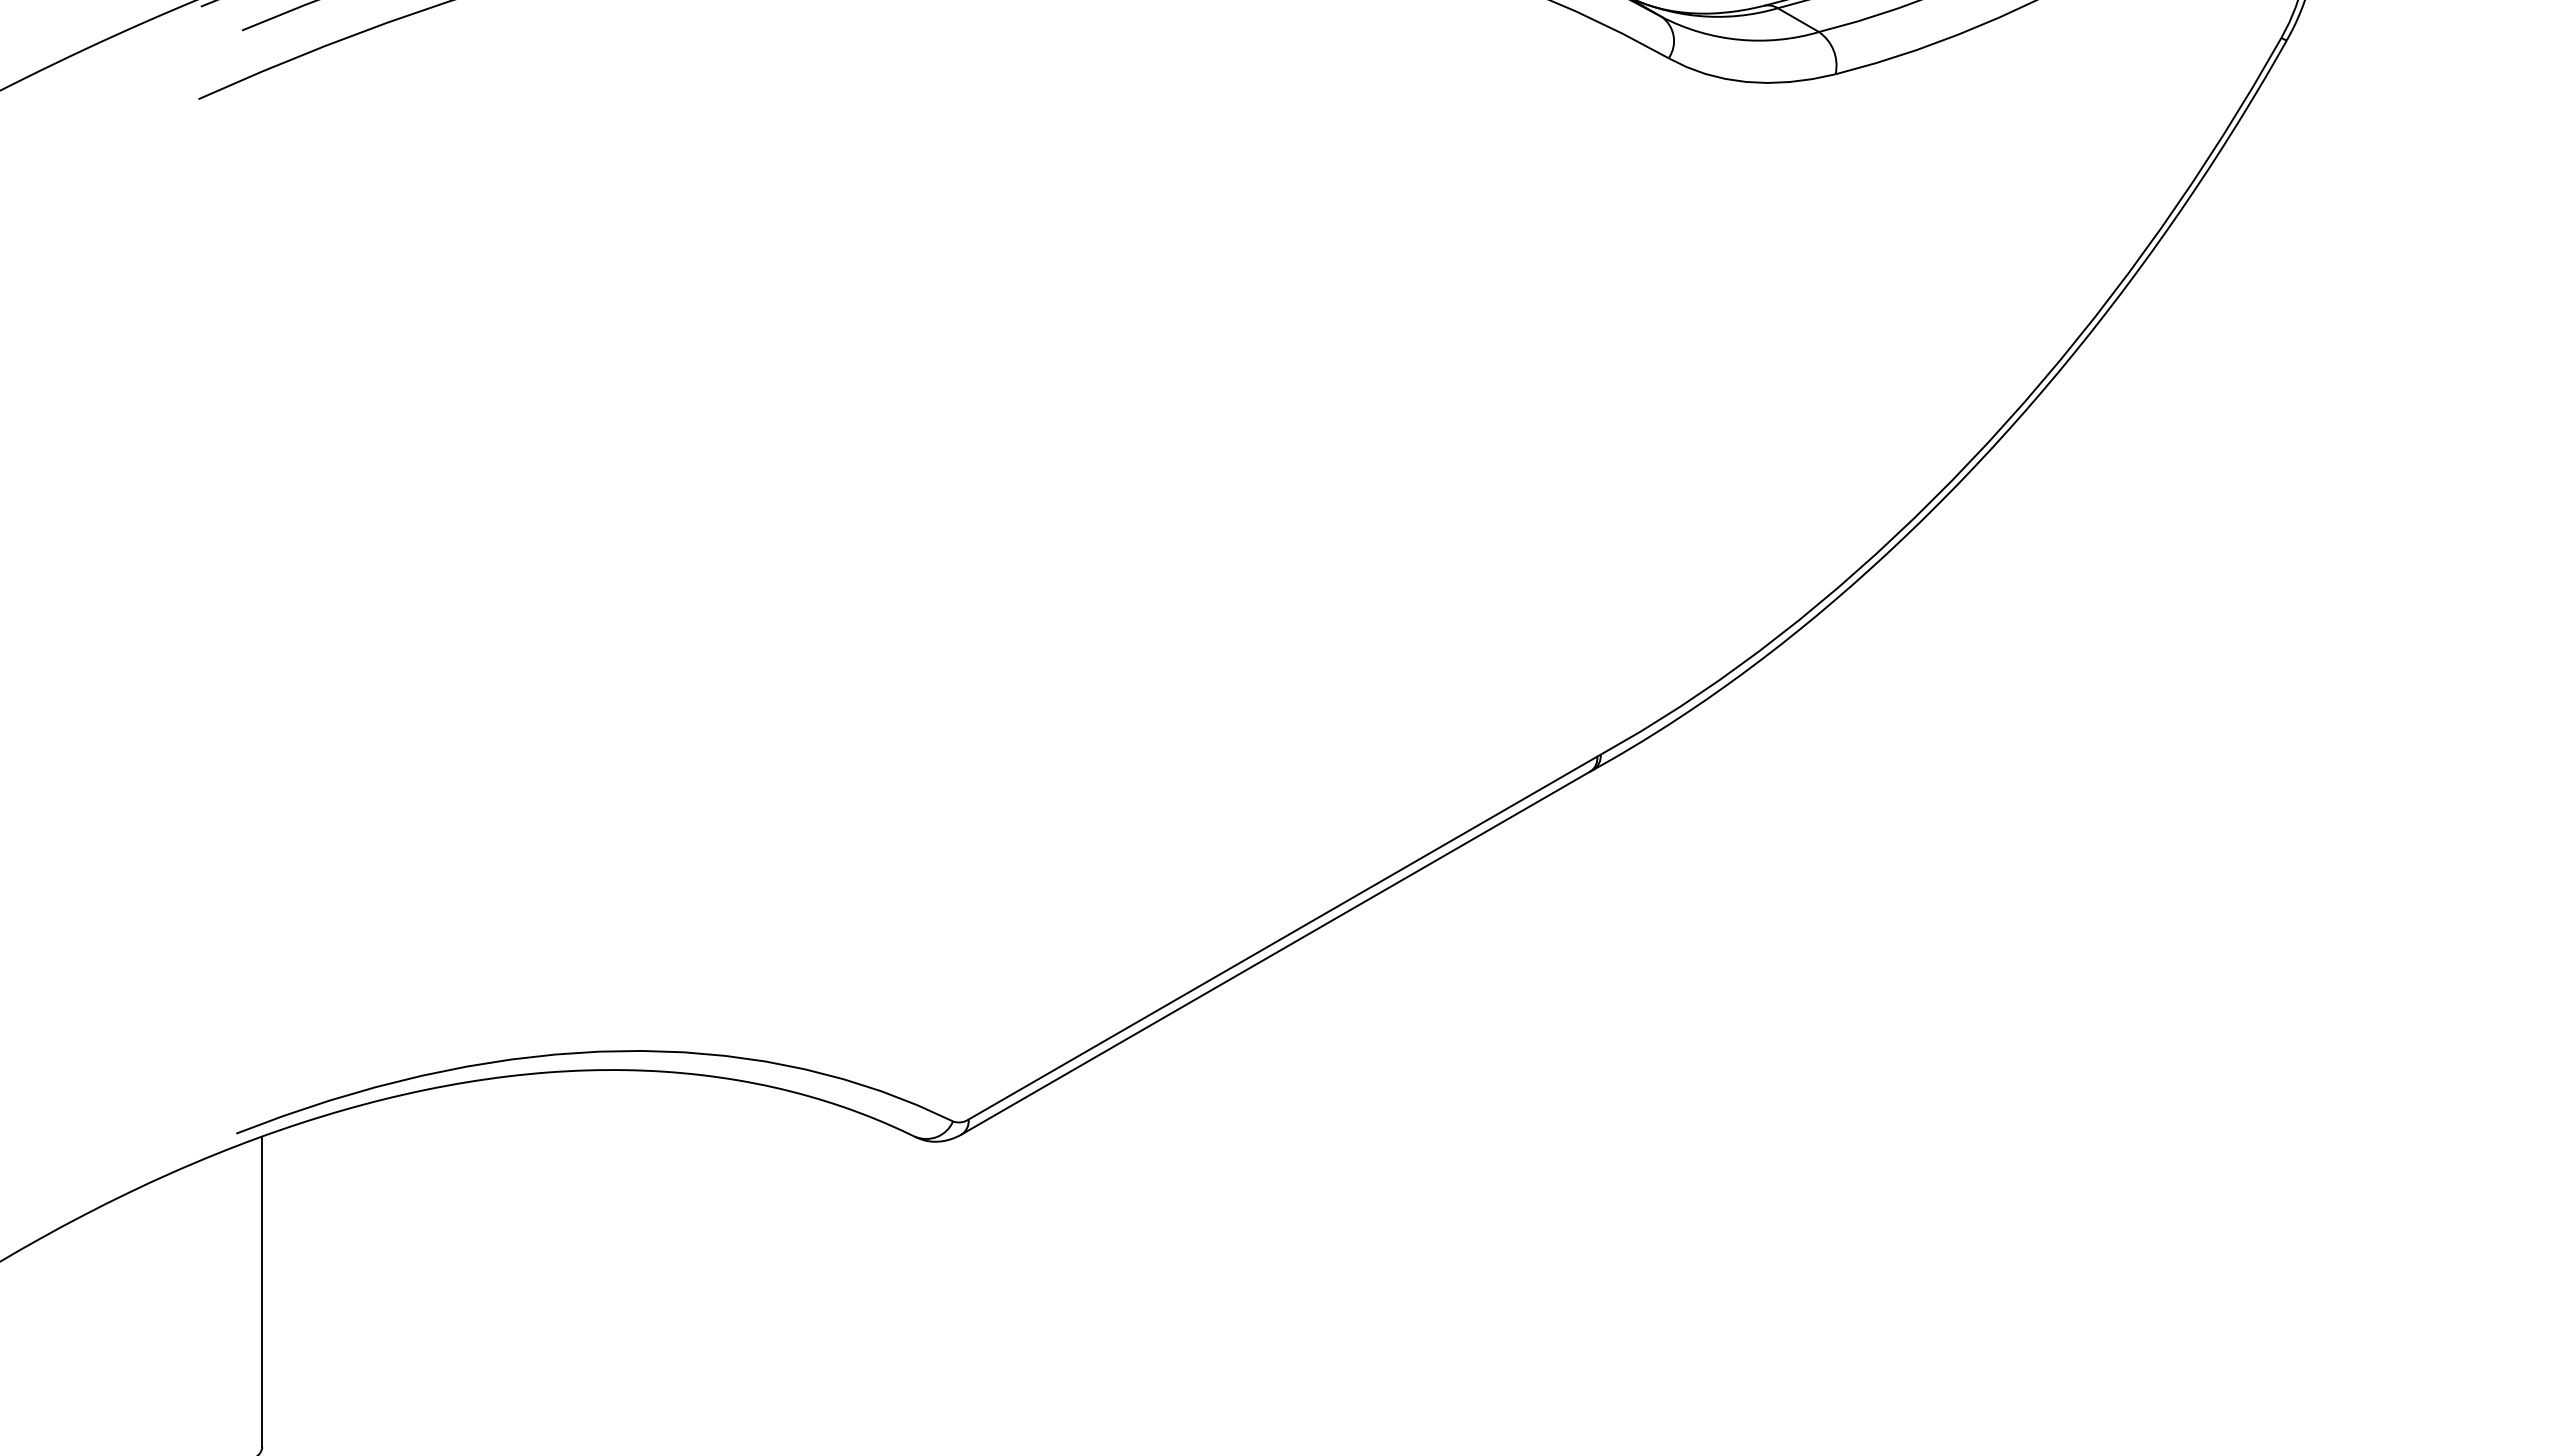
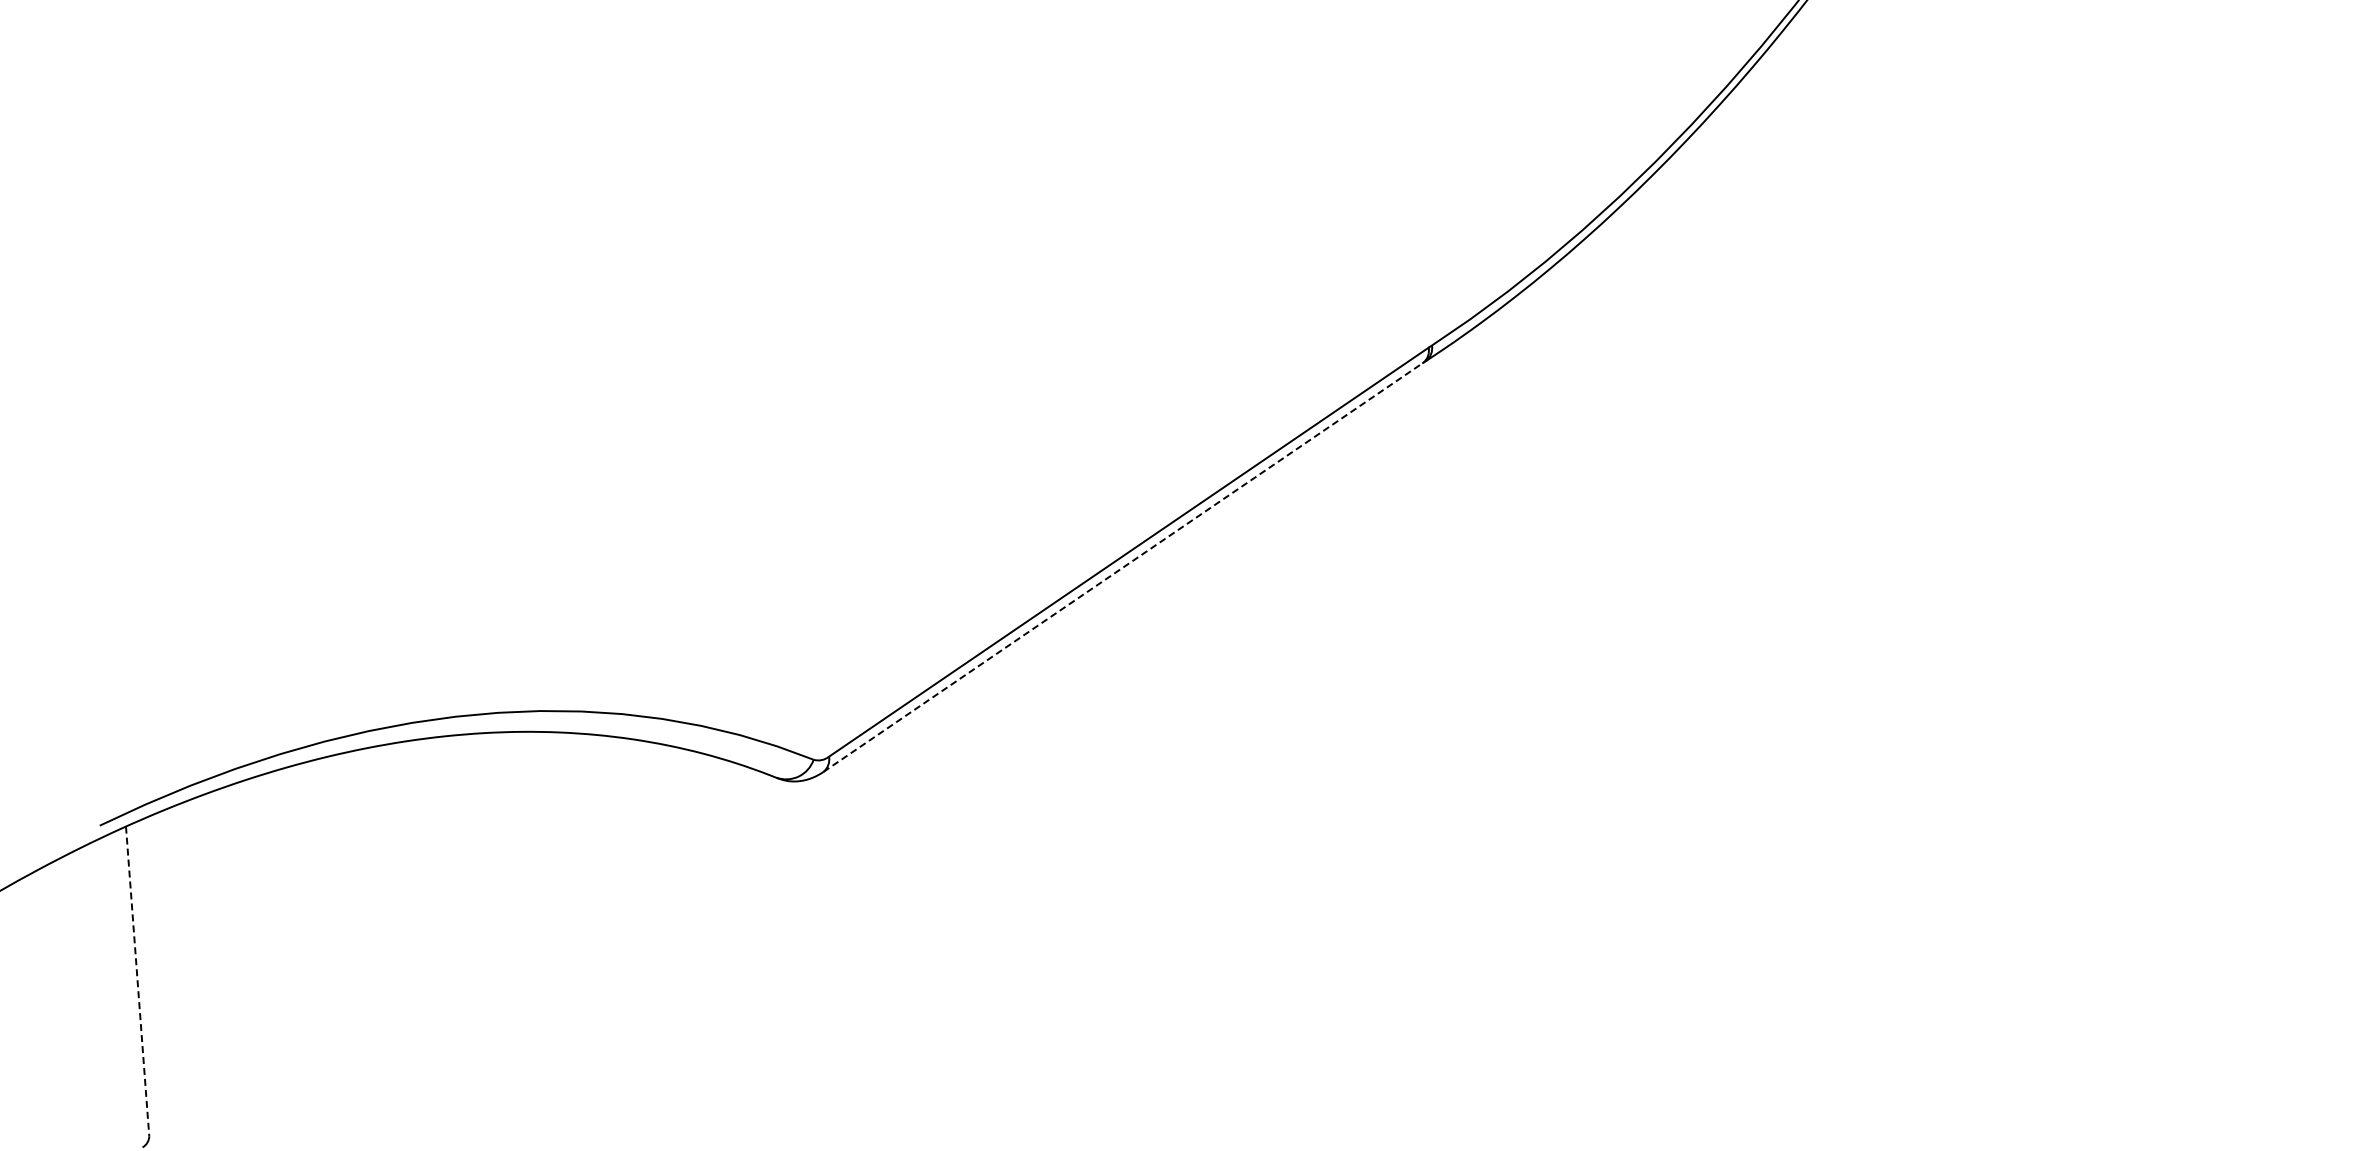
line: (1276, 952) -> (1123, 567), solid -> dashed
line: (262, 1292) -> (137, 982), solid -> dashed

